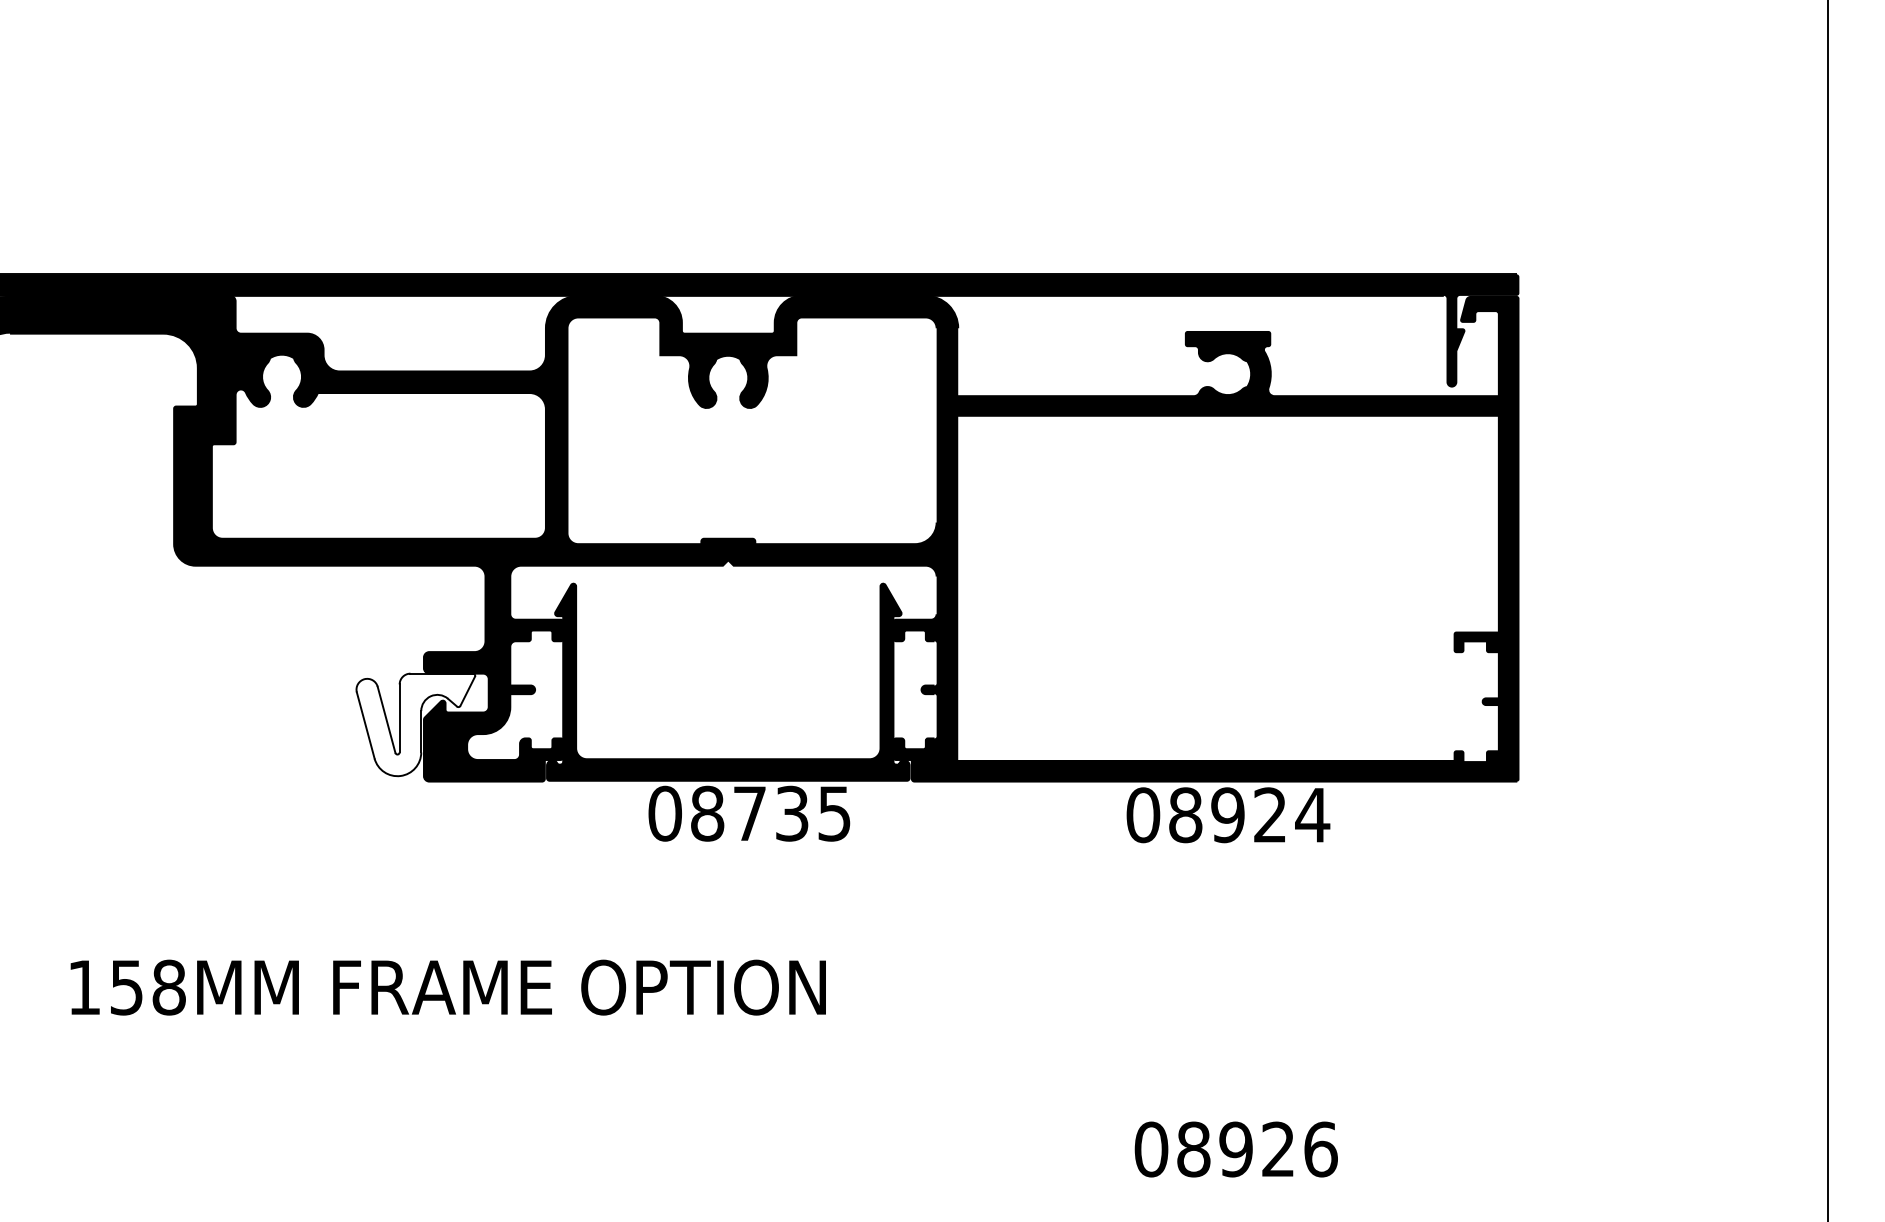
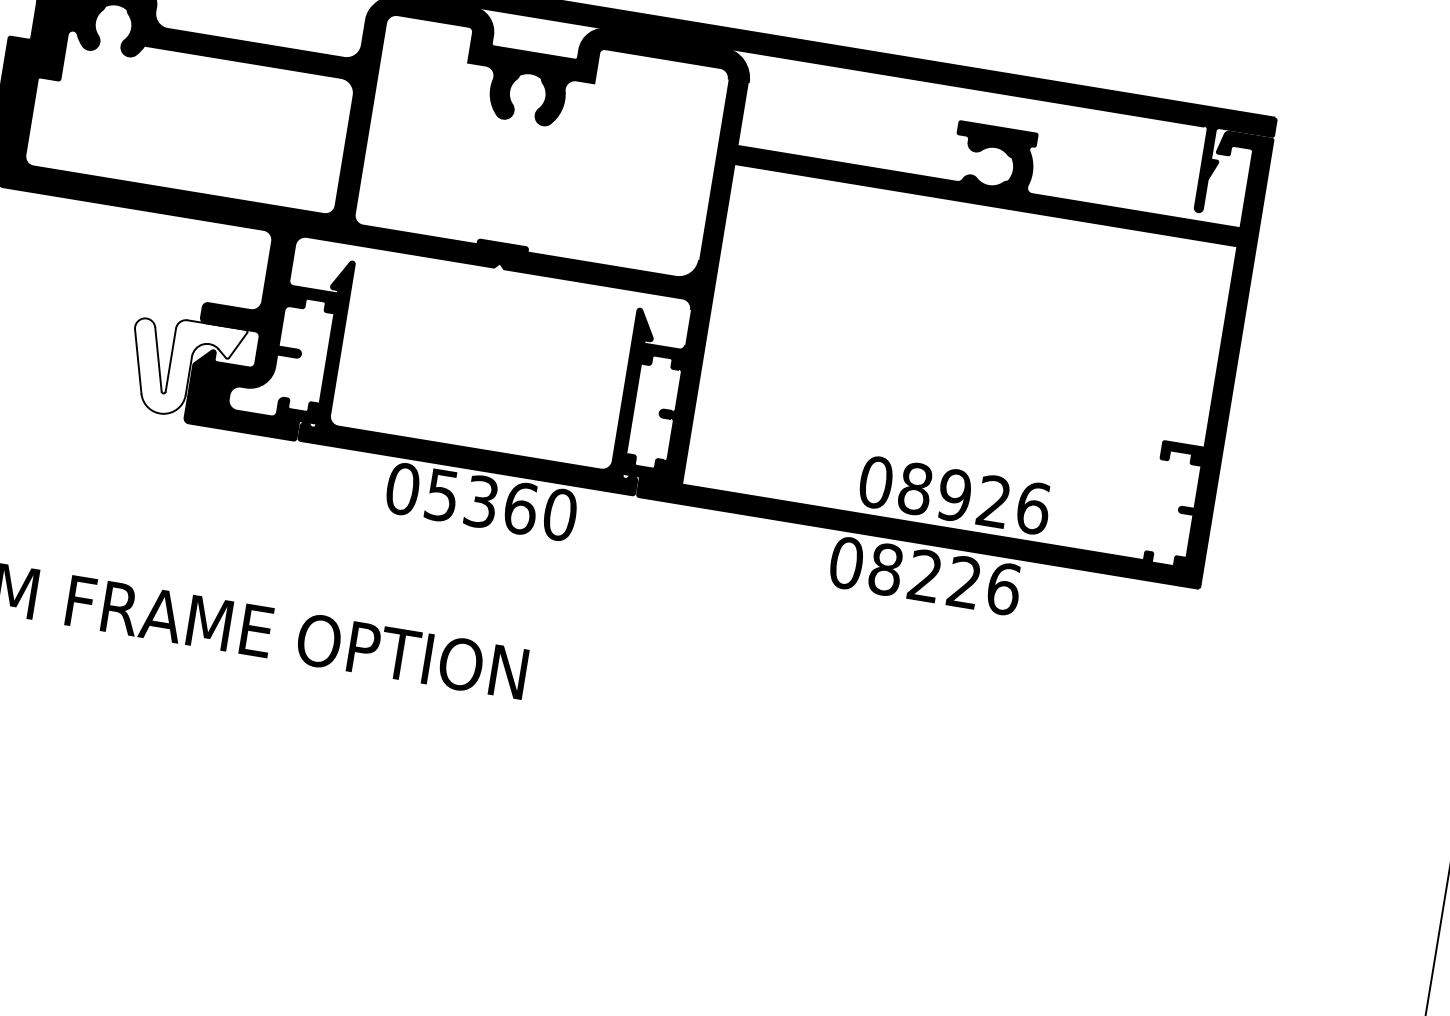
text: (771, 813) -> (501, 505), 08735 -> 05360
text: (1270, 815) -> (964, 582), 08924 -> 08226
text: (1235, 1149) -> (954, 495), moved

